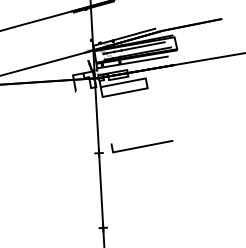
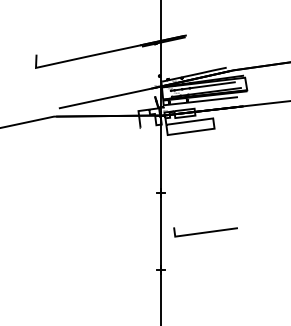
line: (142, 146) -> (205, 232), moved

